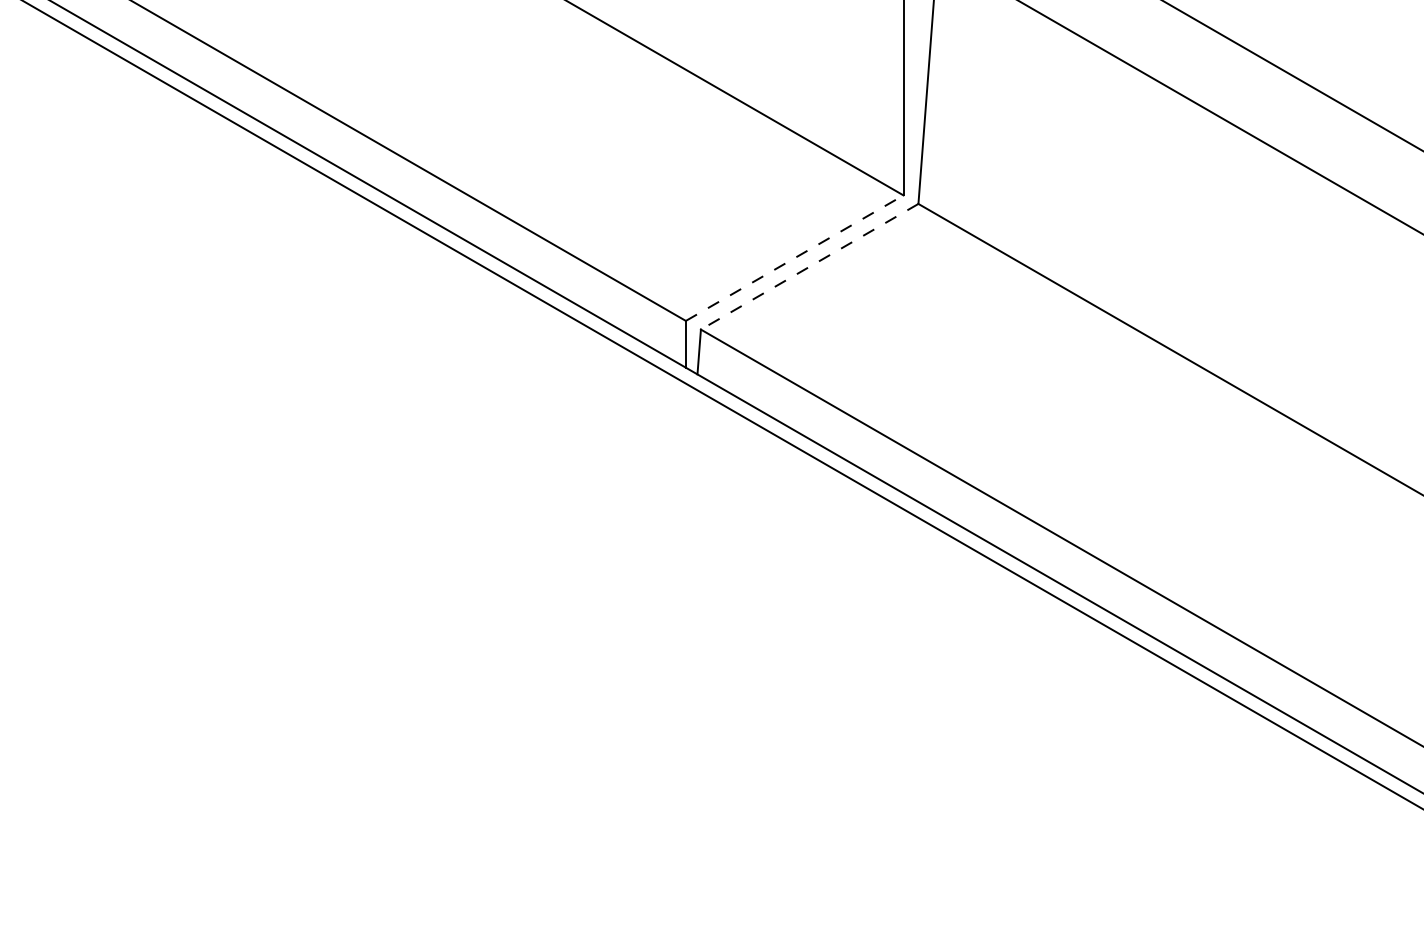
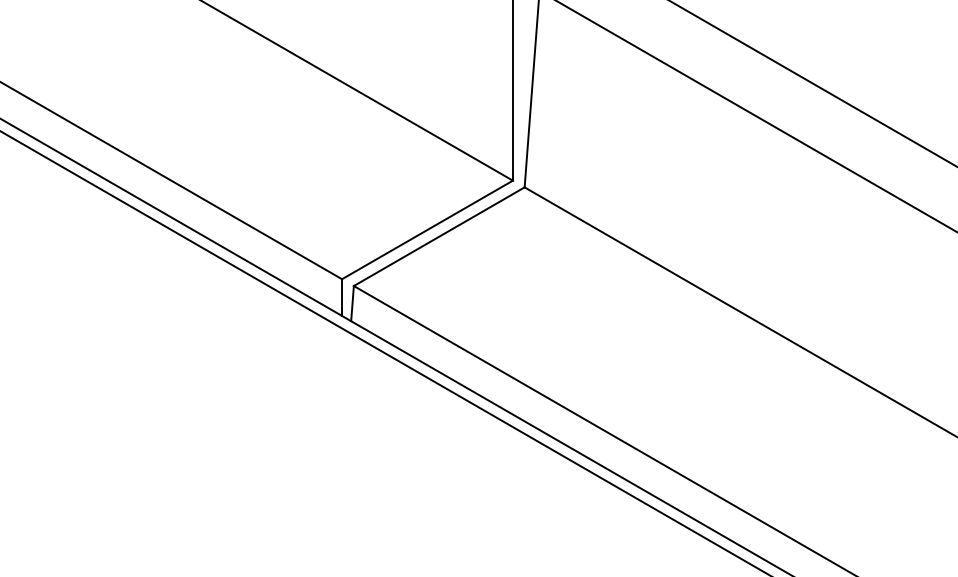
line: (794, 258) -> (427, 230), dashed -> solid
line: (809, 266) -> (439, 236), dashed -> solid

